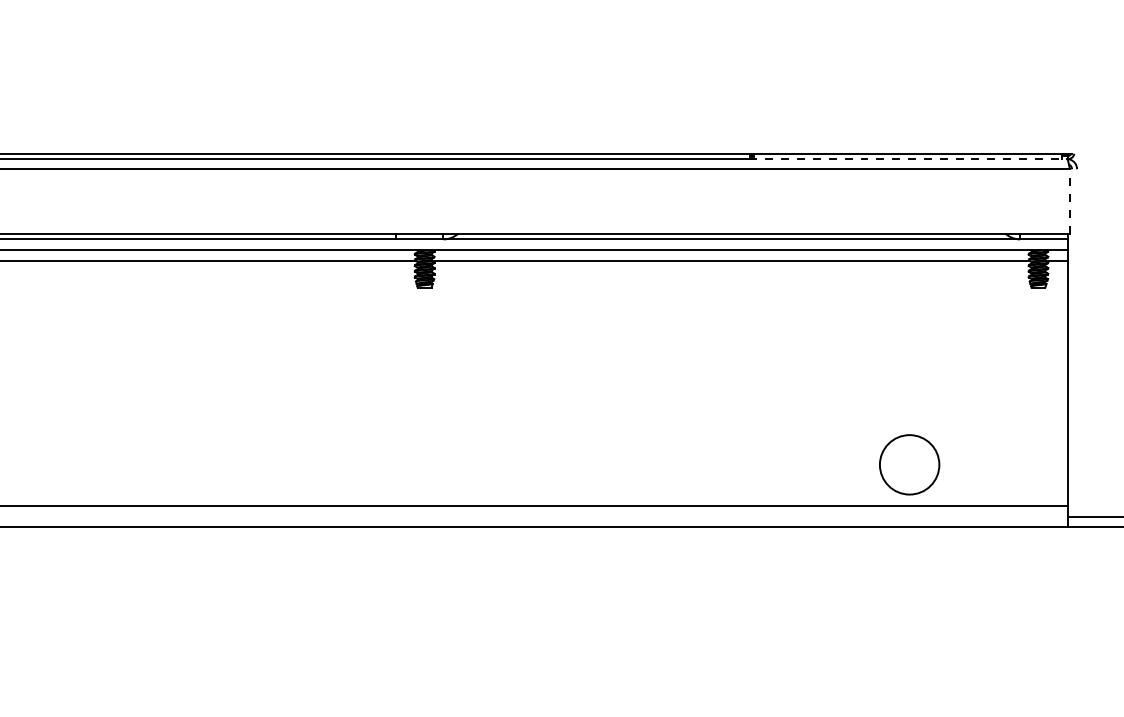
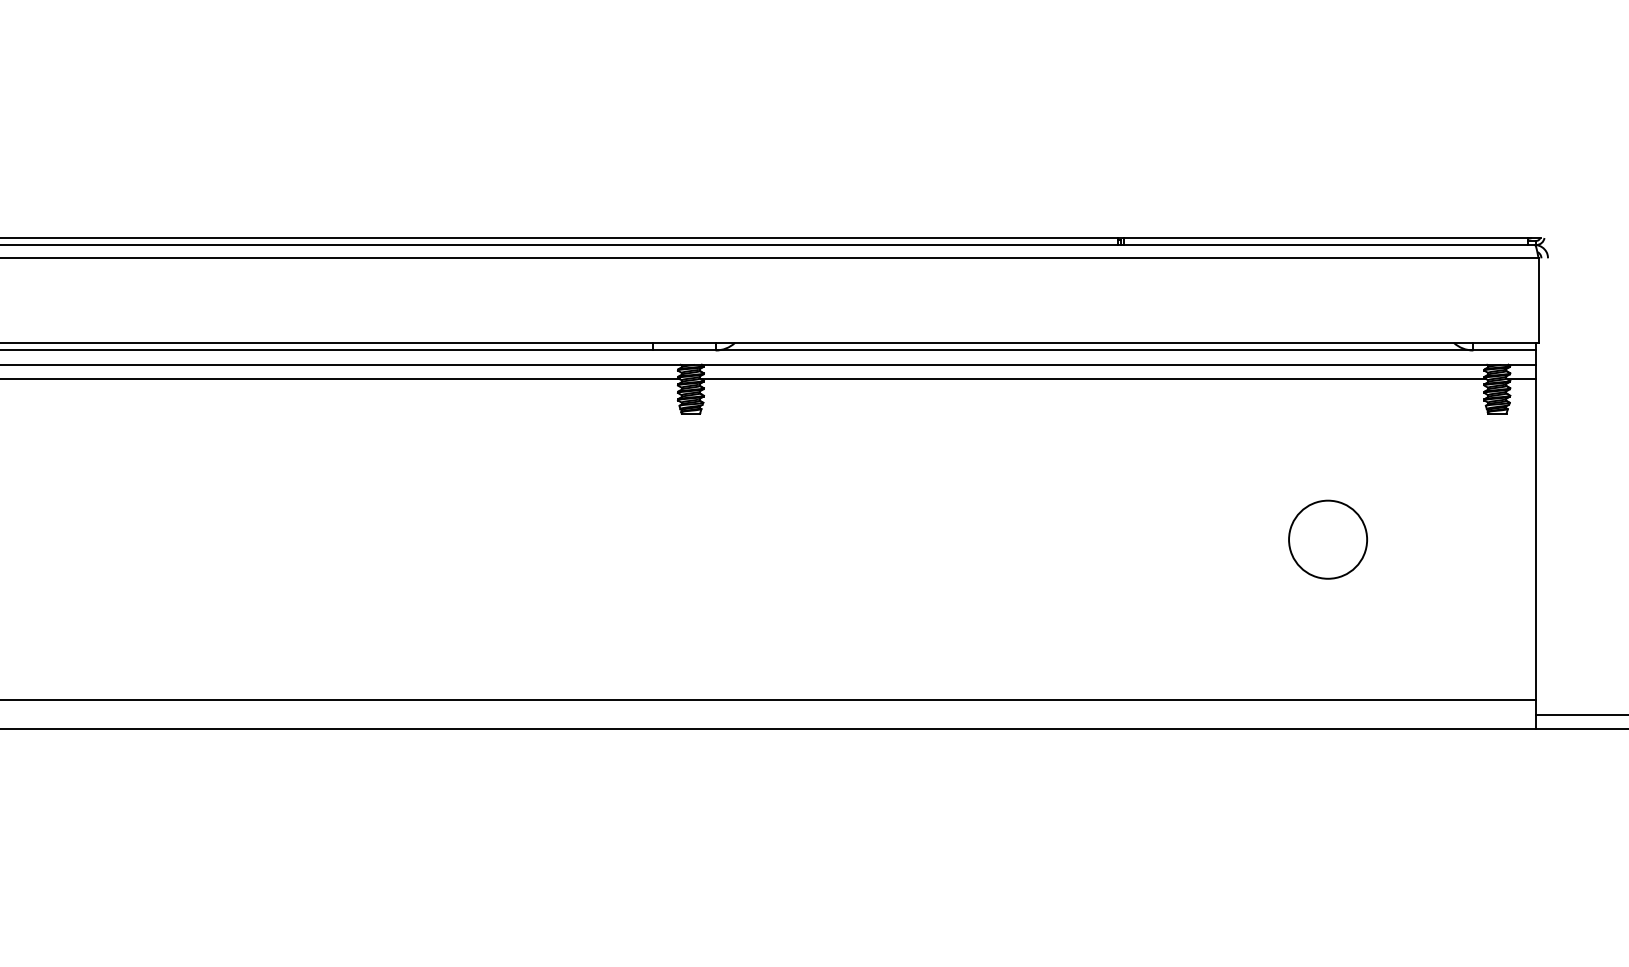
line: (908, 159) -> (1326, 245), dashed -> solid
line: (1069, 201) -> (1538, 300), dashed -> solid
circle: (909, 464) -> (1327, 539), moved

